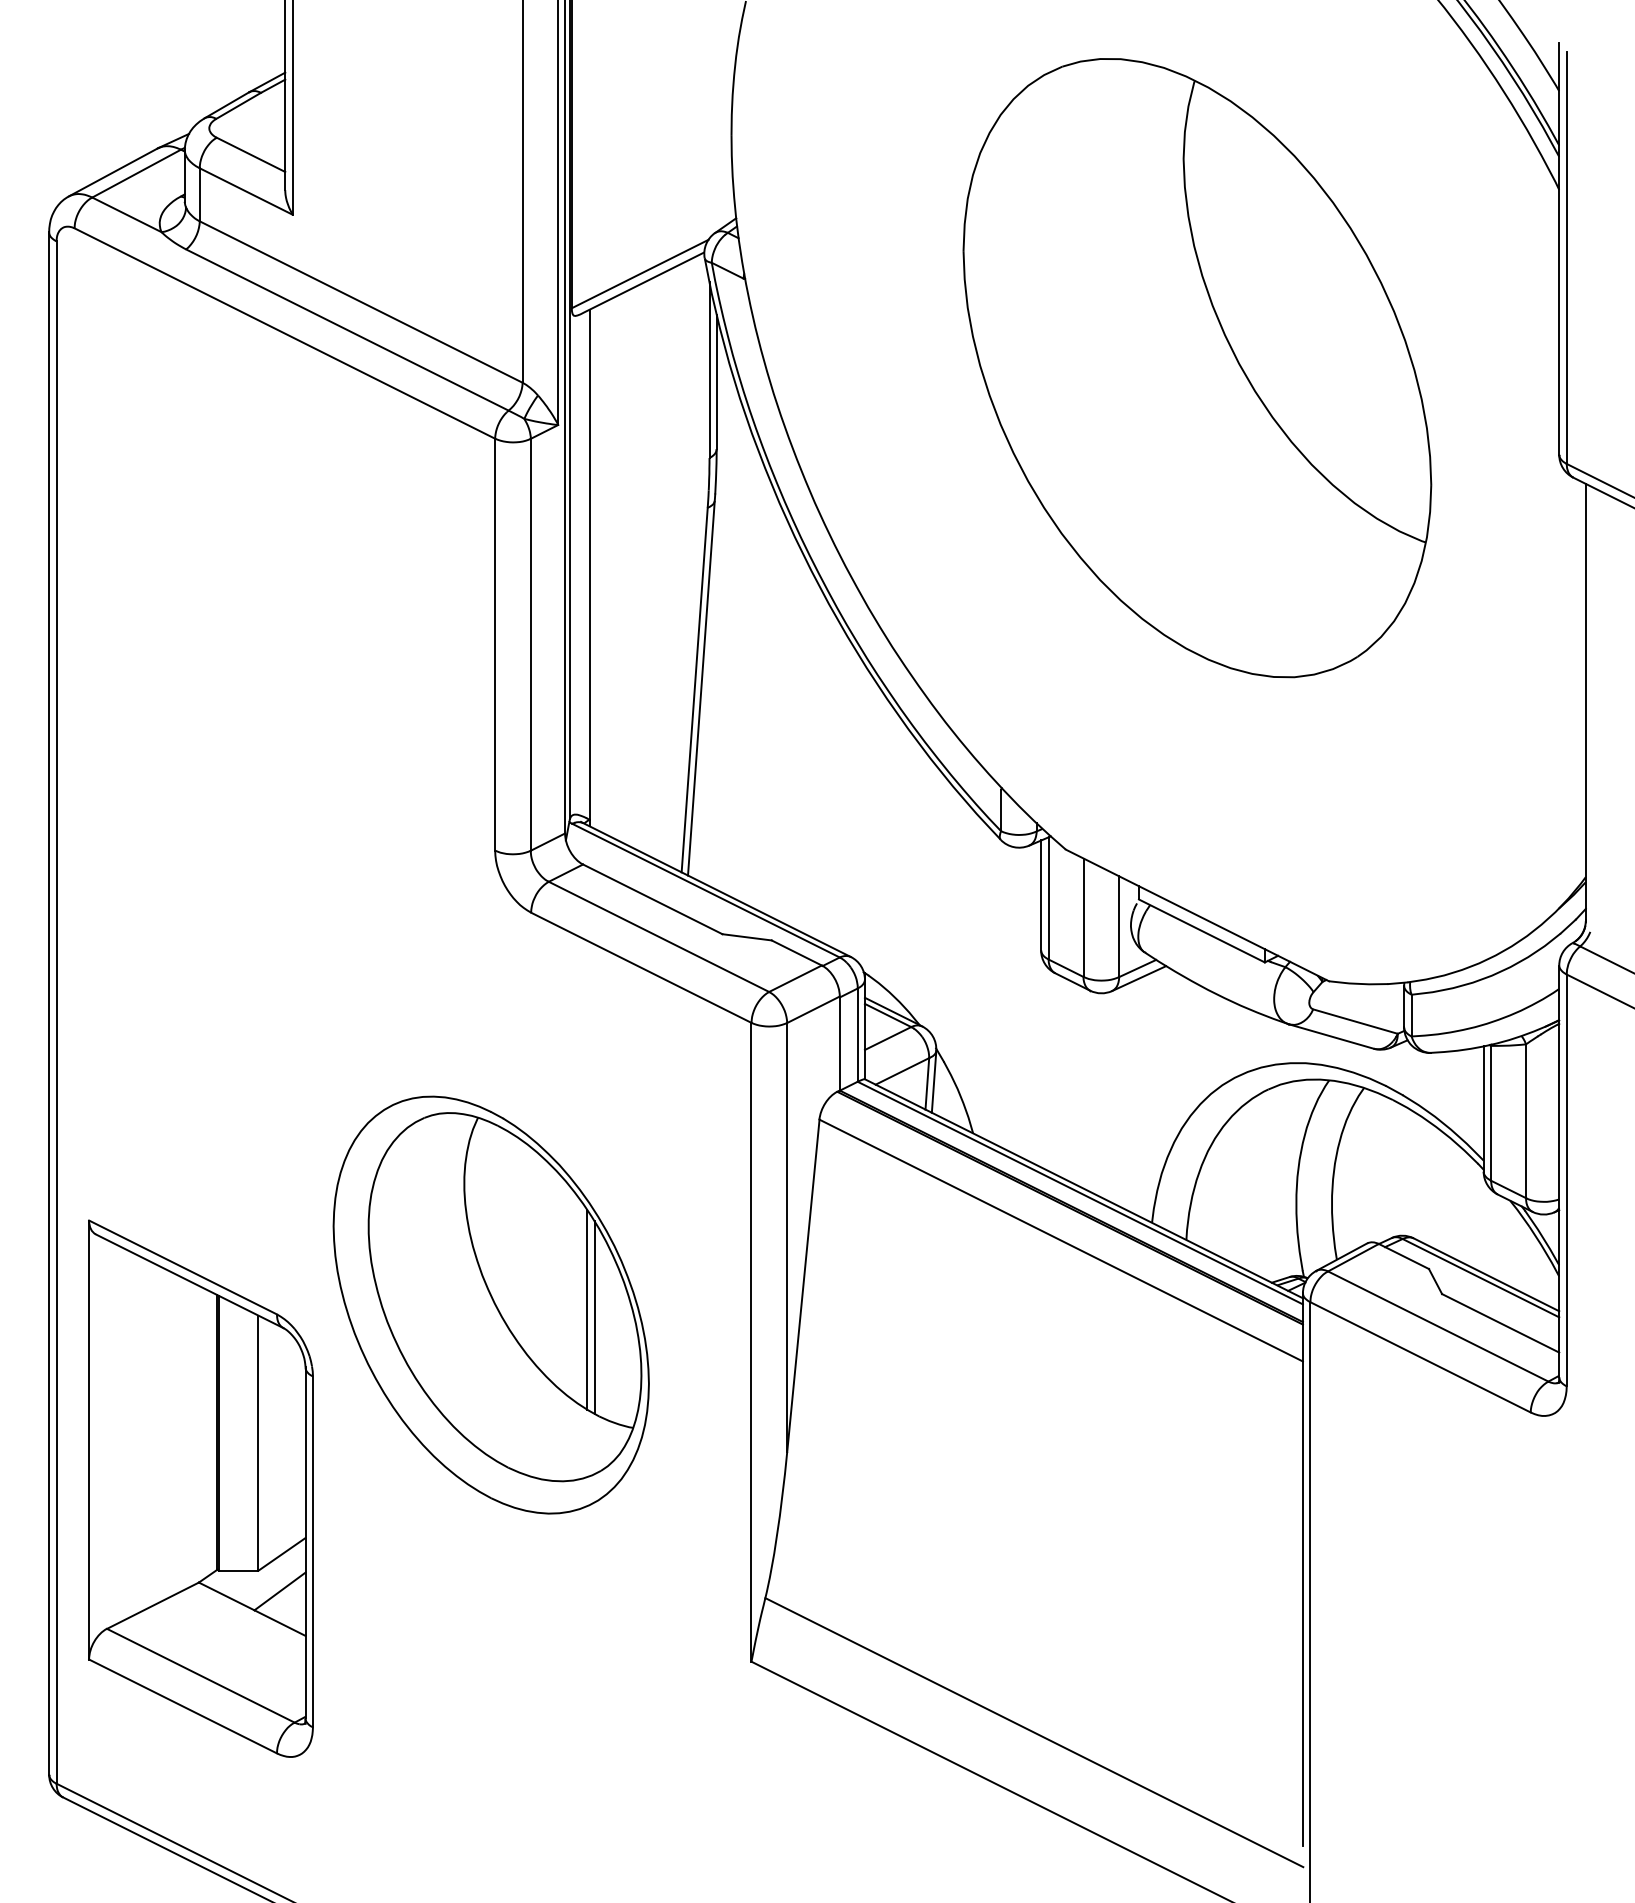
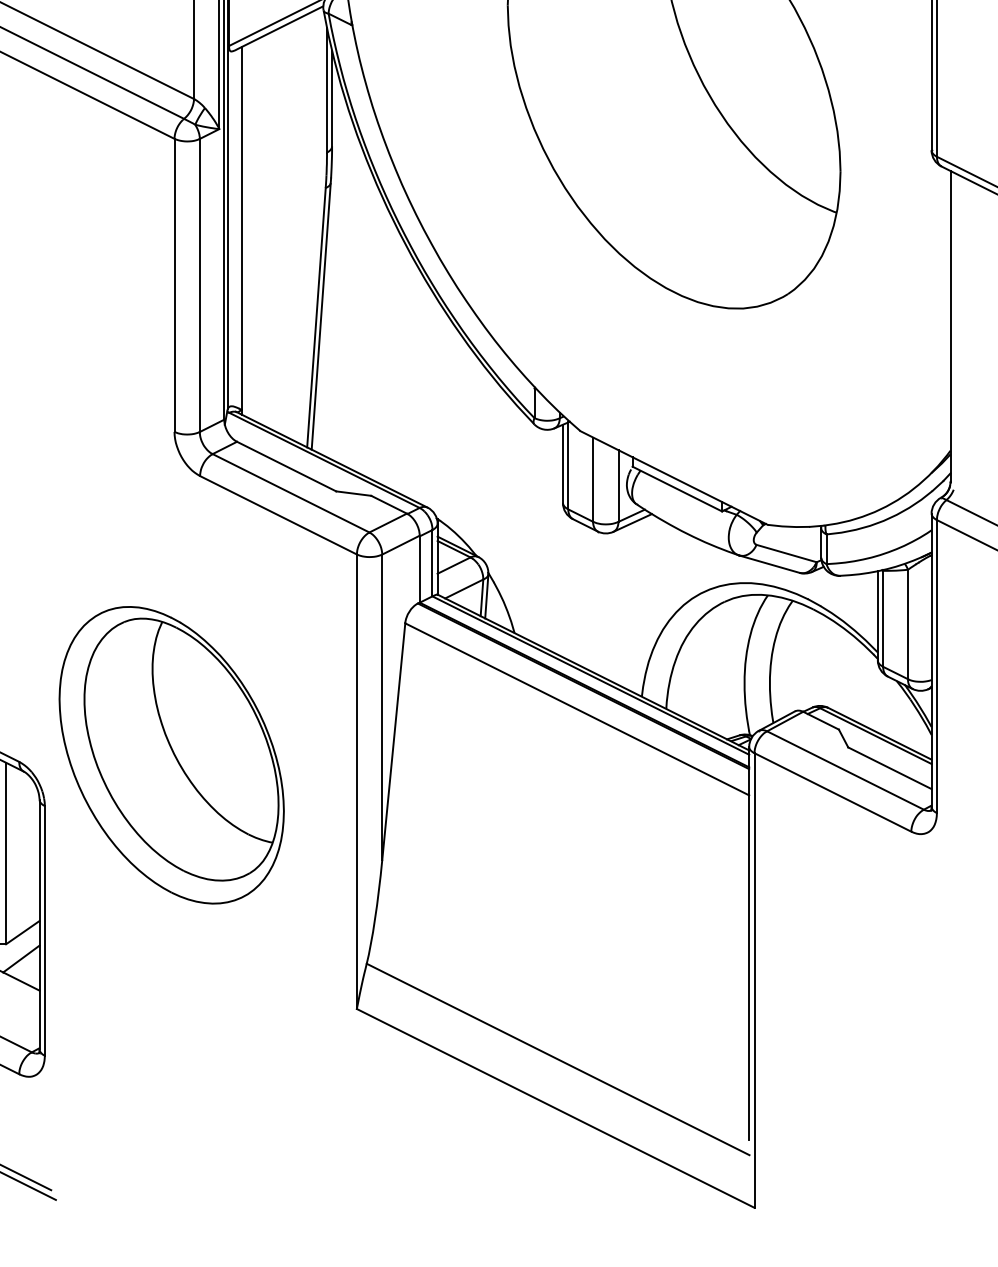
line: (587, 1309) -> (240, 758), removed
line: (594, 1317) -> (245, 764), removed

